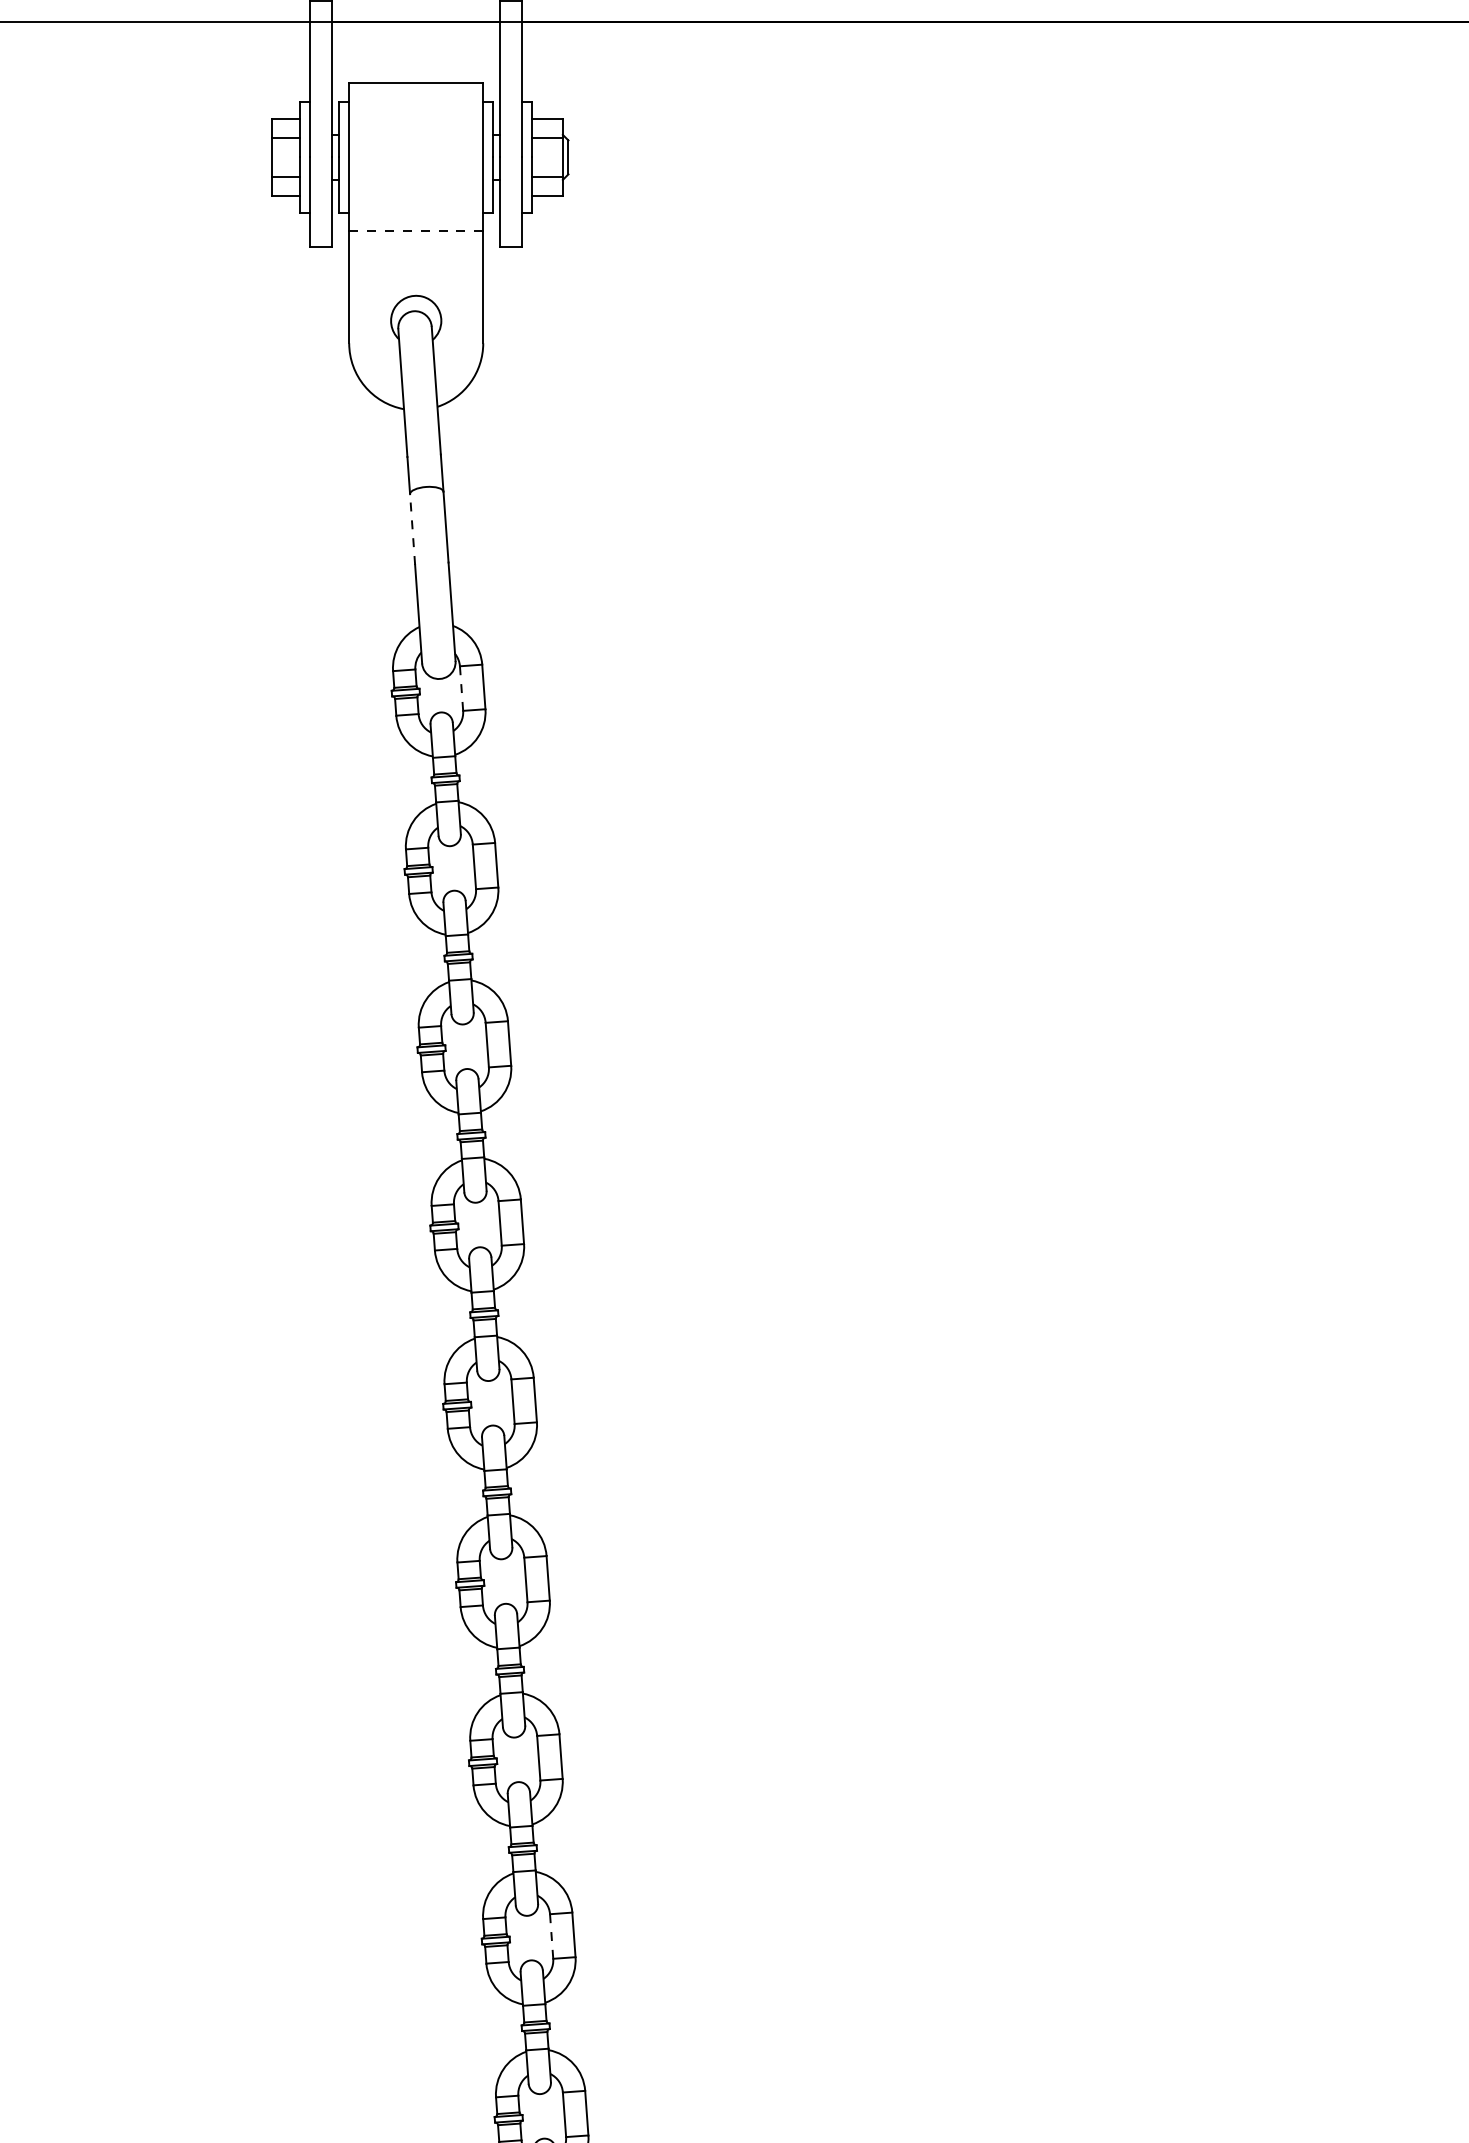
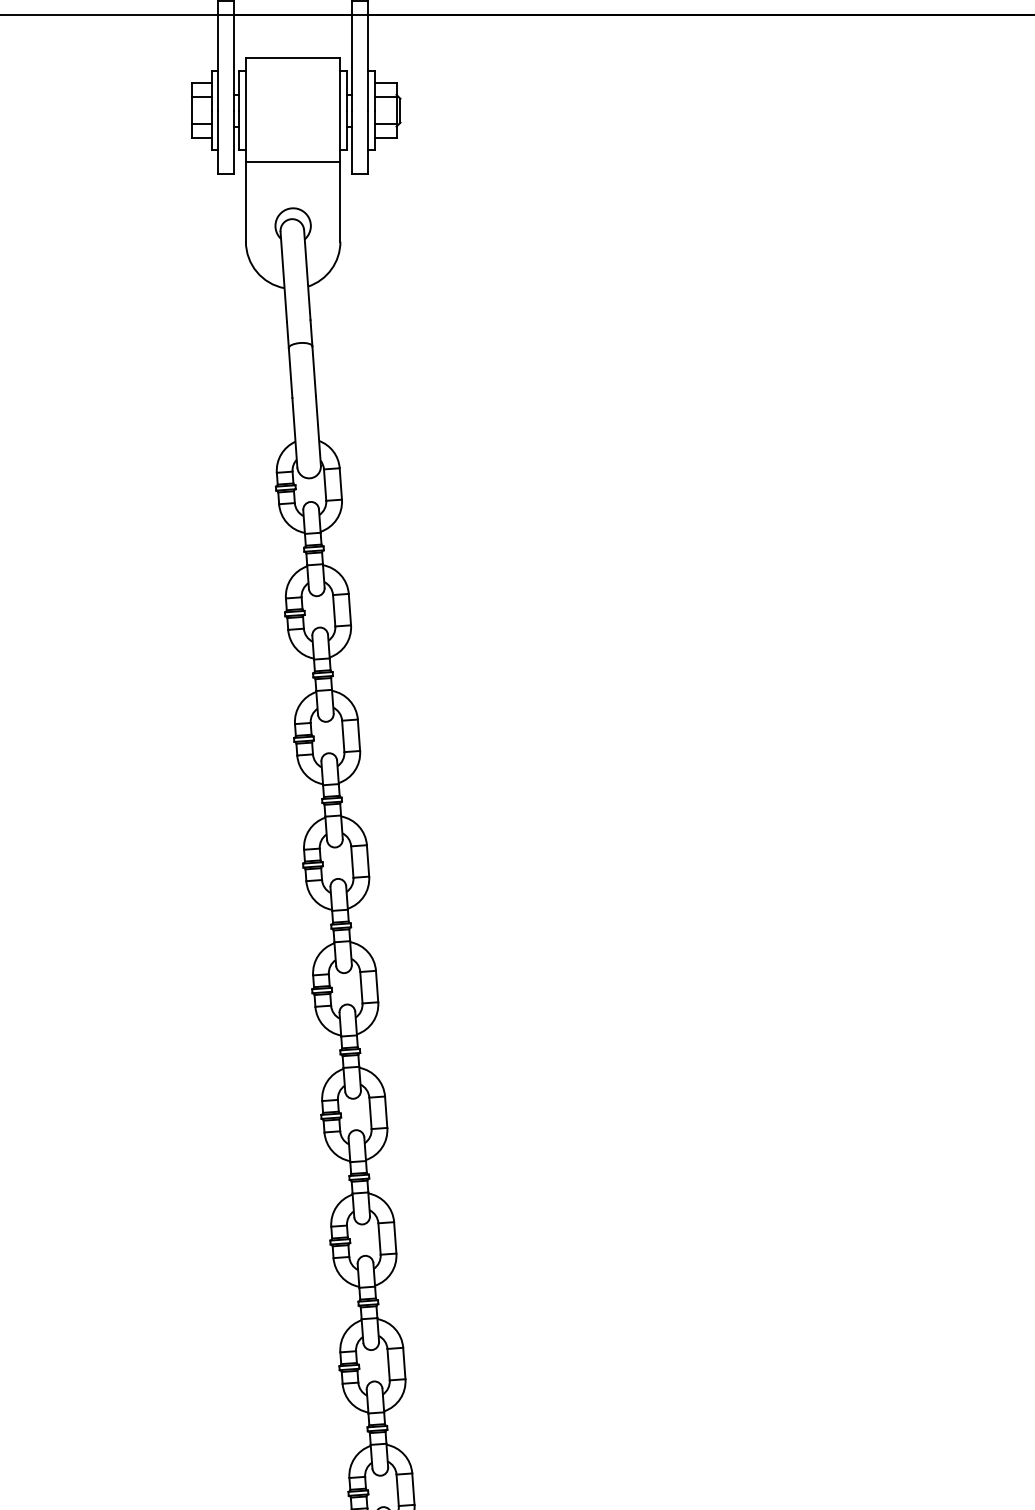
line: (416, 230) -> (293, 162), dashed -> solid
line: (412, 529) -> (290, 372), dashed -> solid
line: (461, 689) -> (325, 485), dashed -> solid
line: (551, 1937) -> (388, 1365), dashed -> solid

